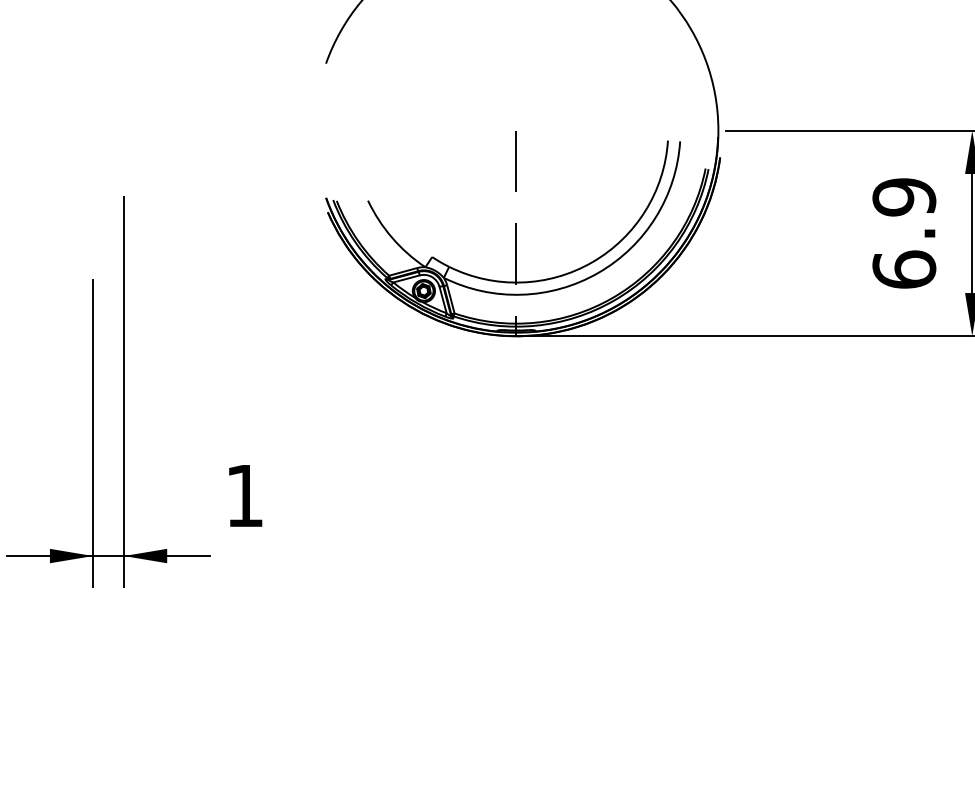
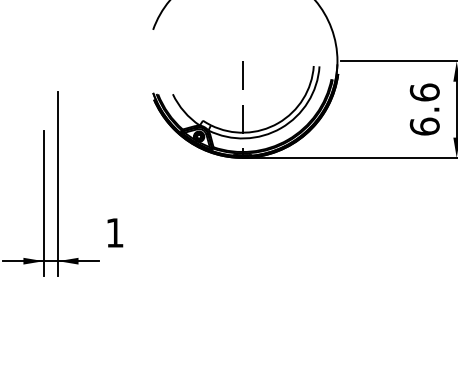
text: (903, 196) -> (424, 92), 6.9 -> 6.6

